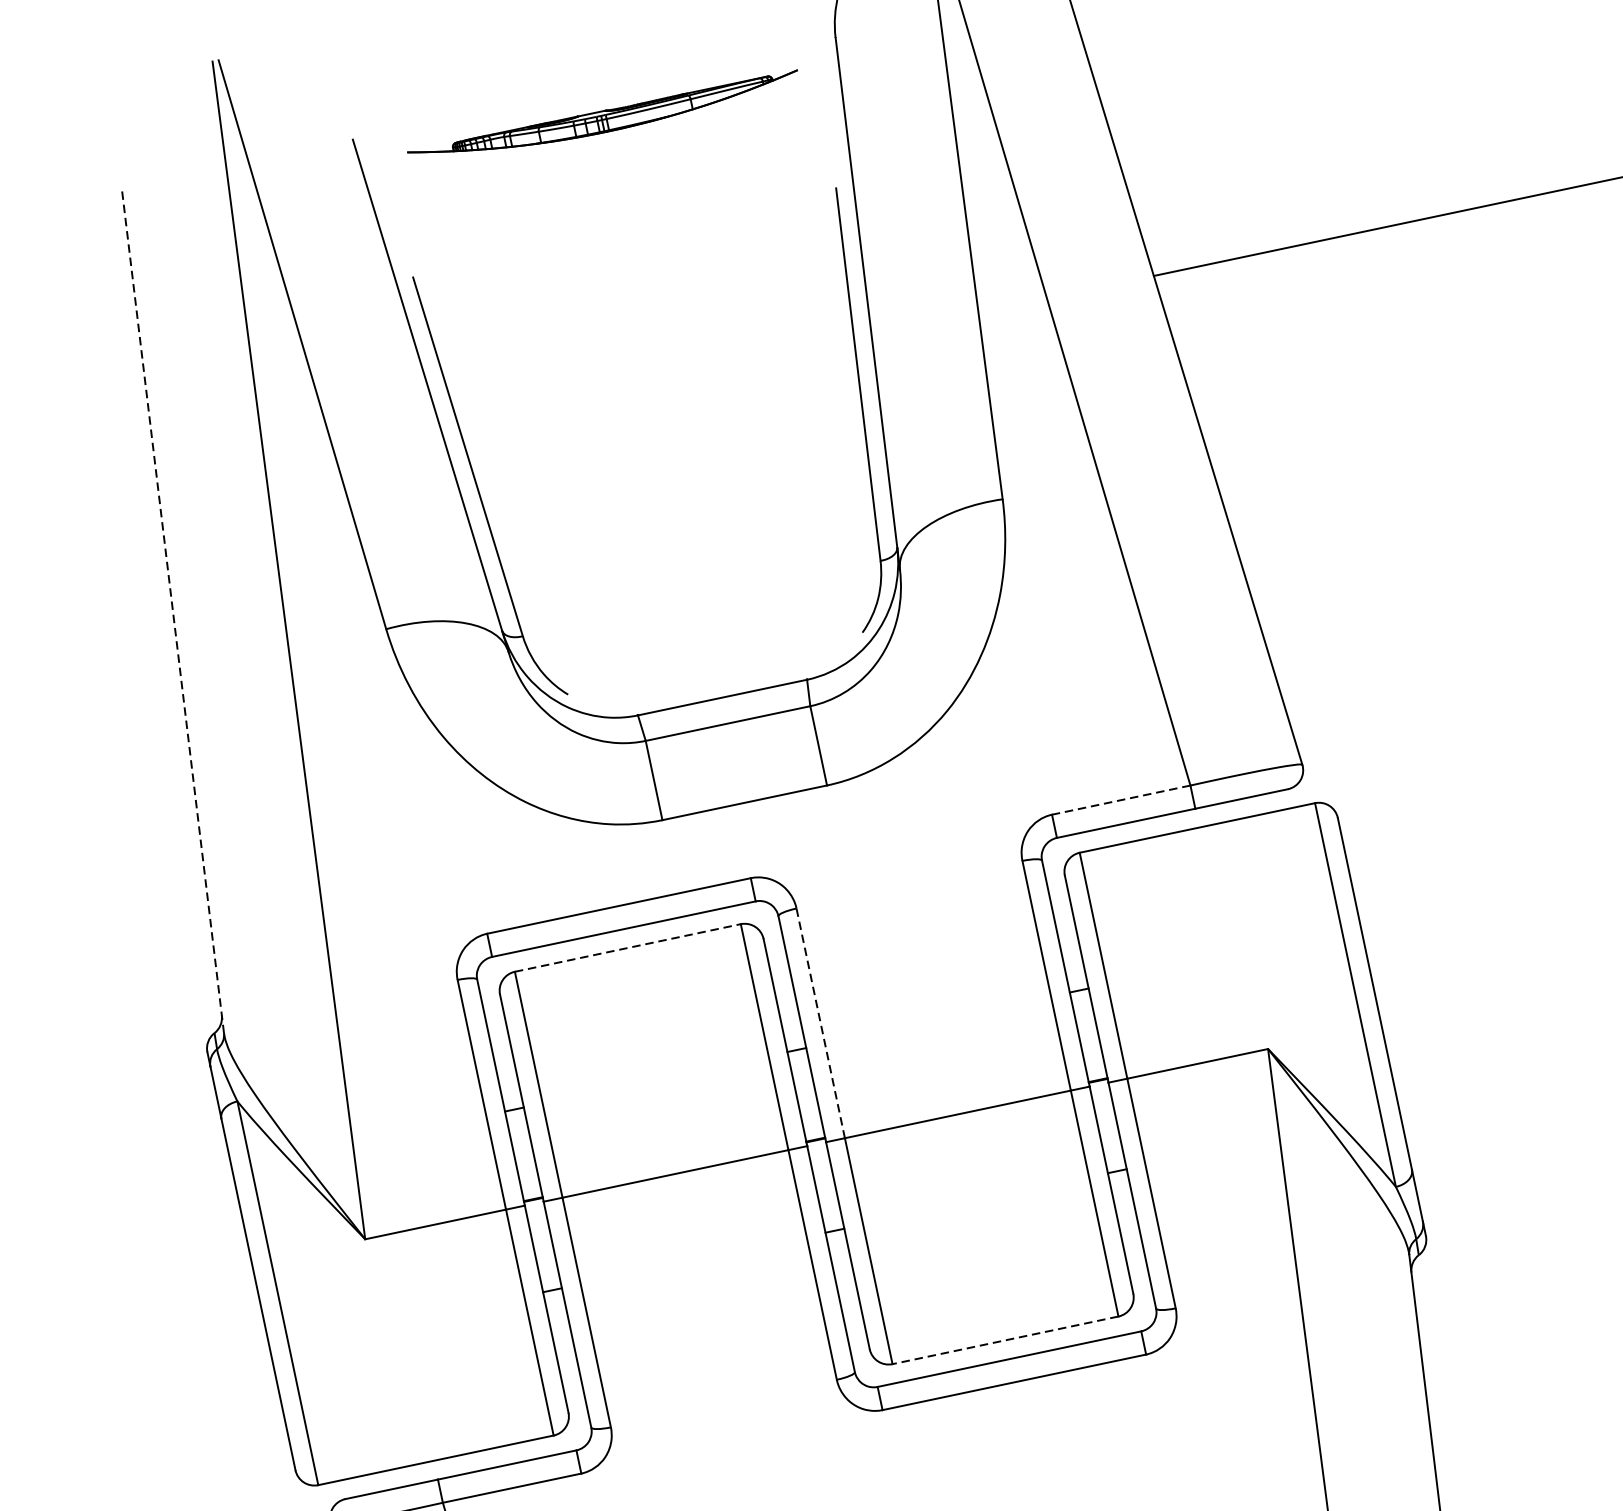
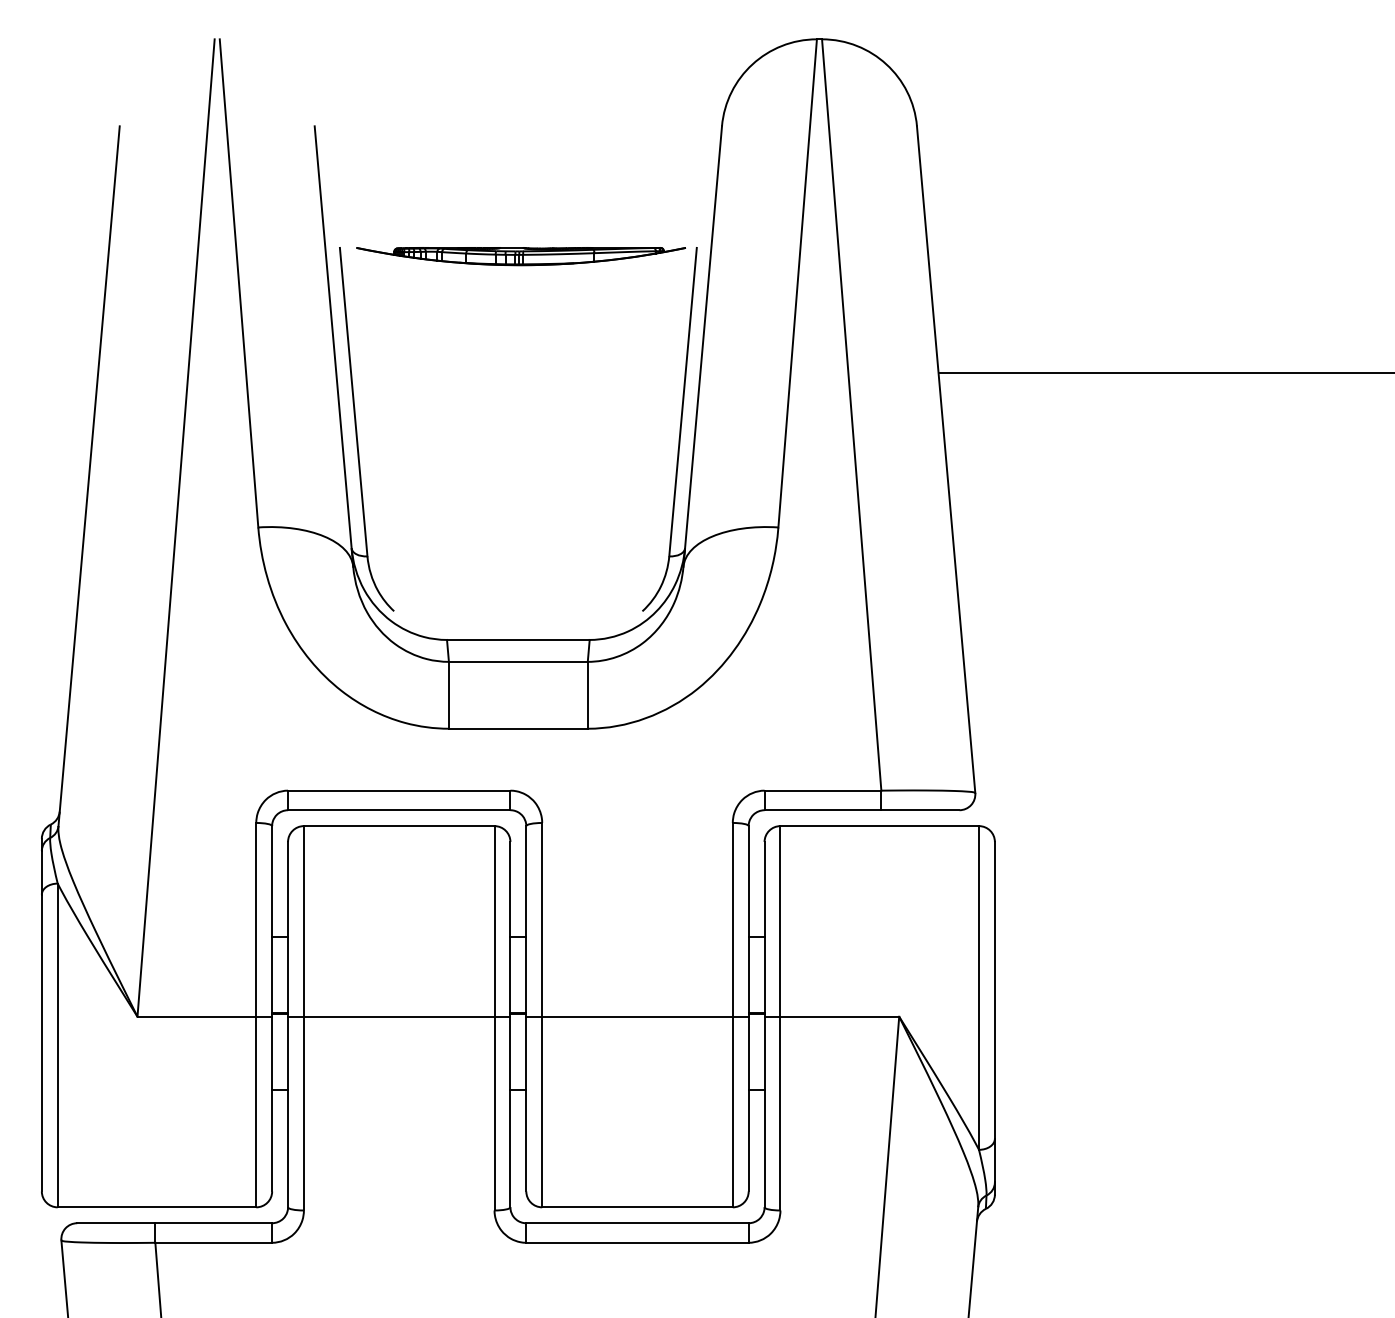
part: (603, 121) -> (520, 256), moved
line: (173, 609) -> (89, 475), dashed -> solid
line: (1120, 800) -> (822, 790), dashed -> solid
line: (628, 948) -> (399, 826), dashed -> solid
line: (820, 1022) -> (542, 919), dashed -> solid
line: (1005, 1340) -> (637, 1207), dashed -> solid

